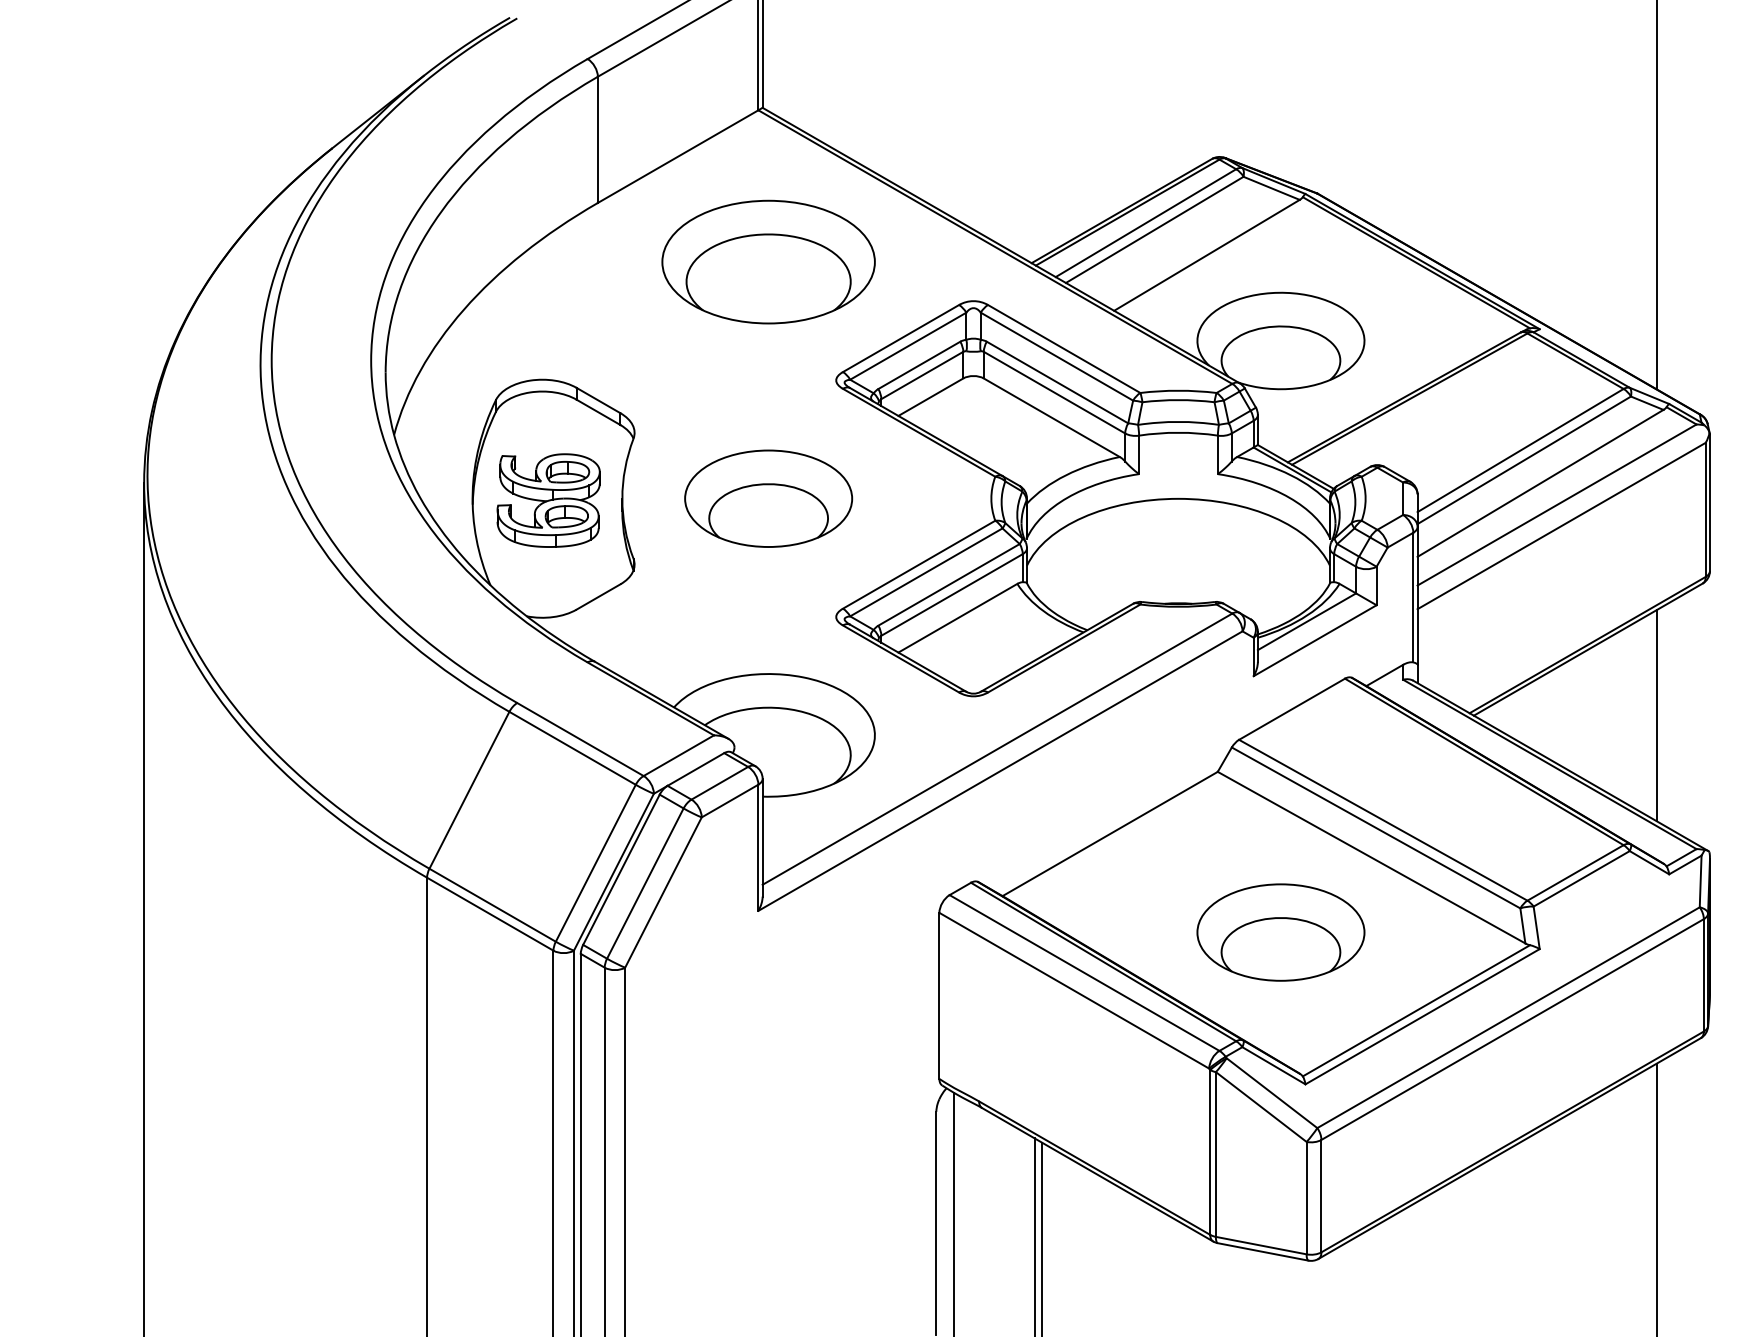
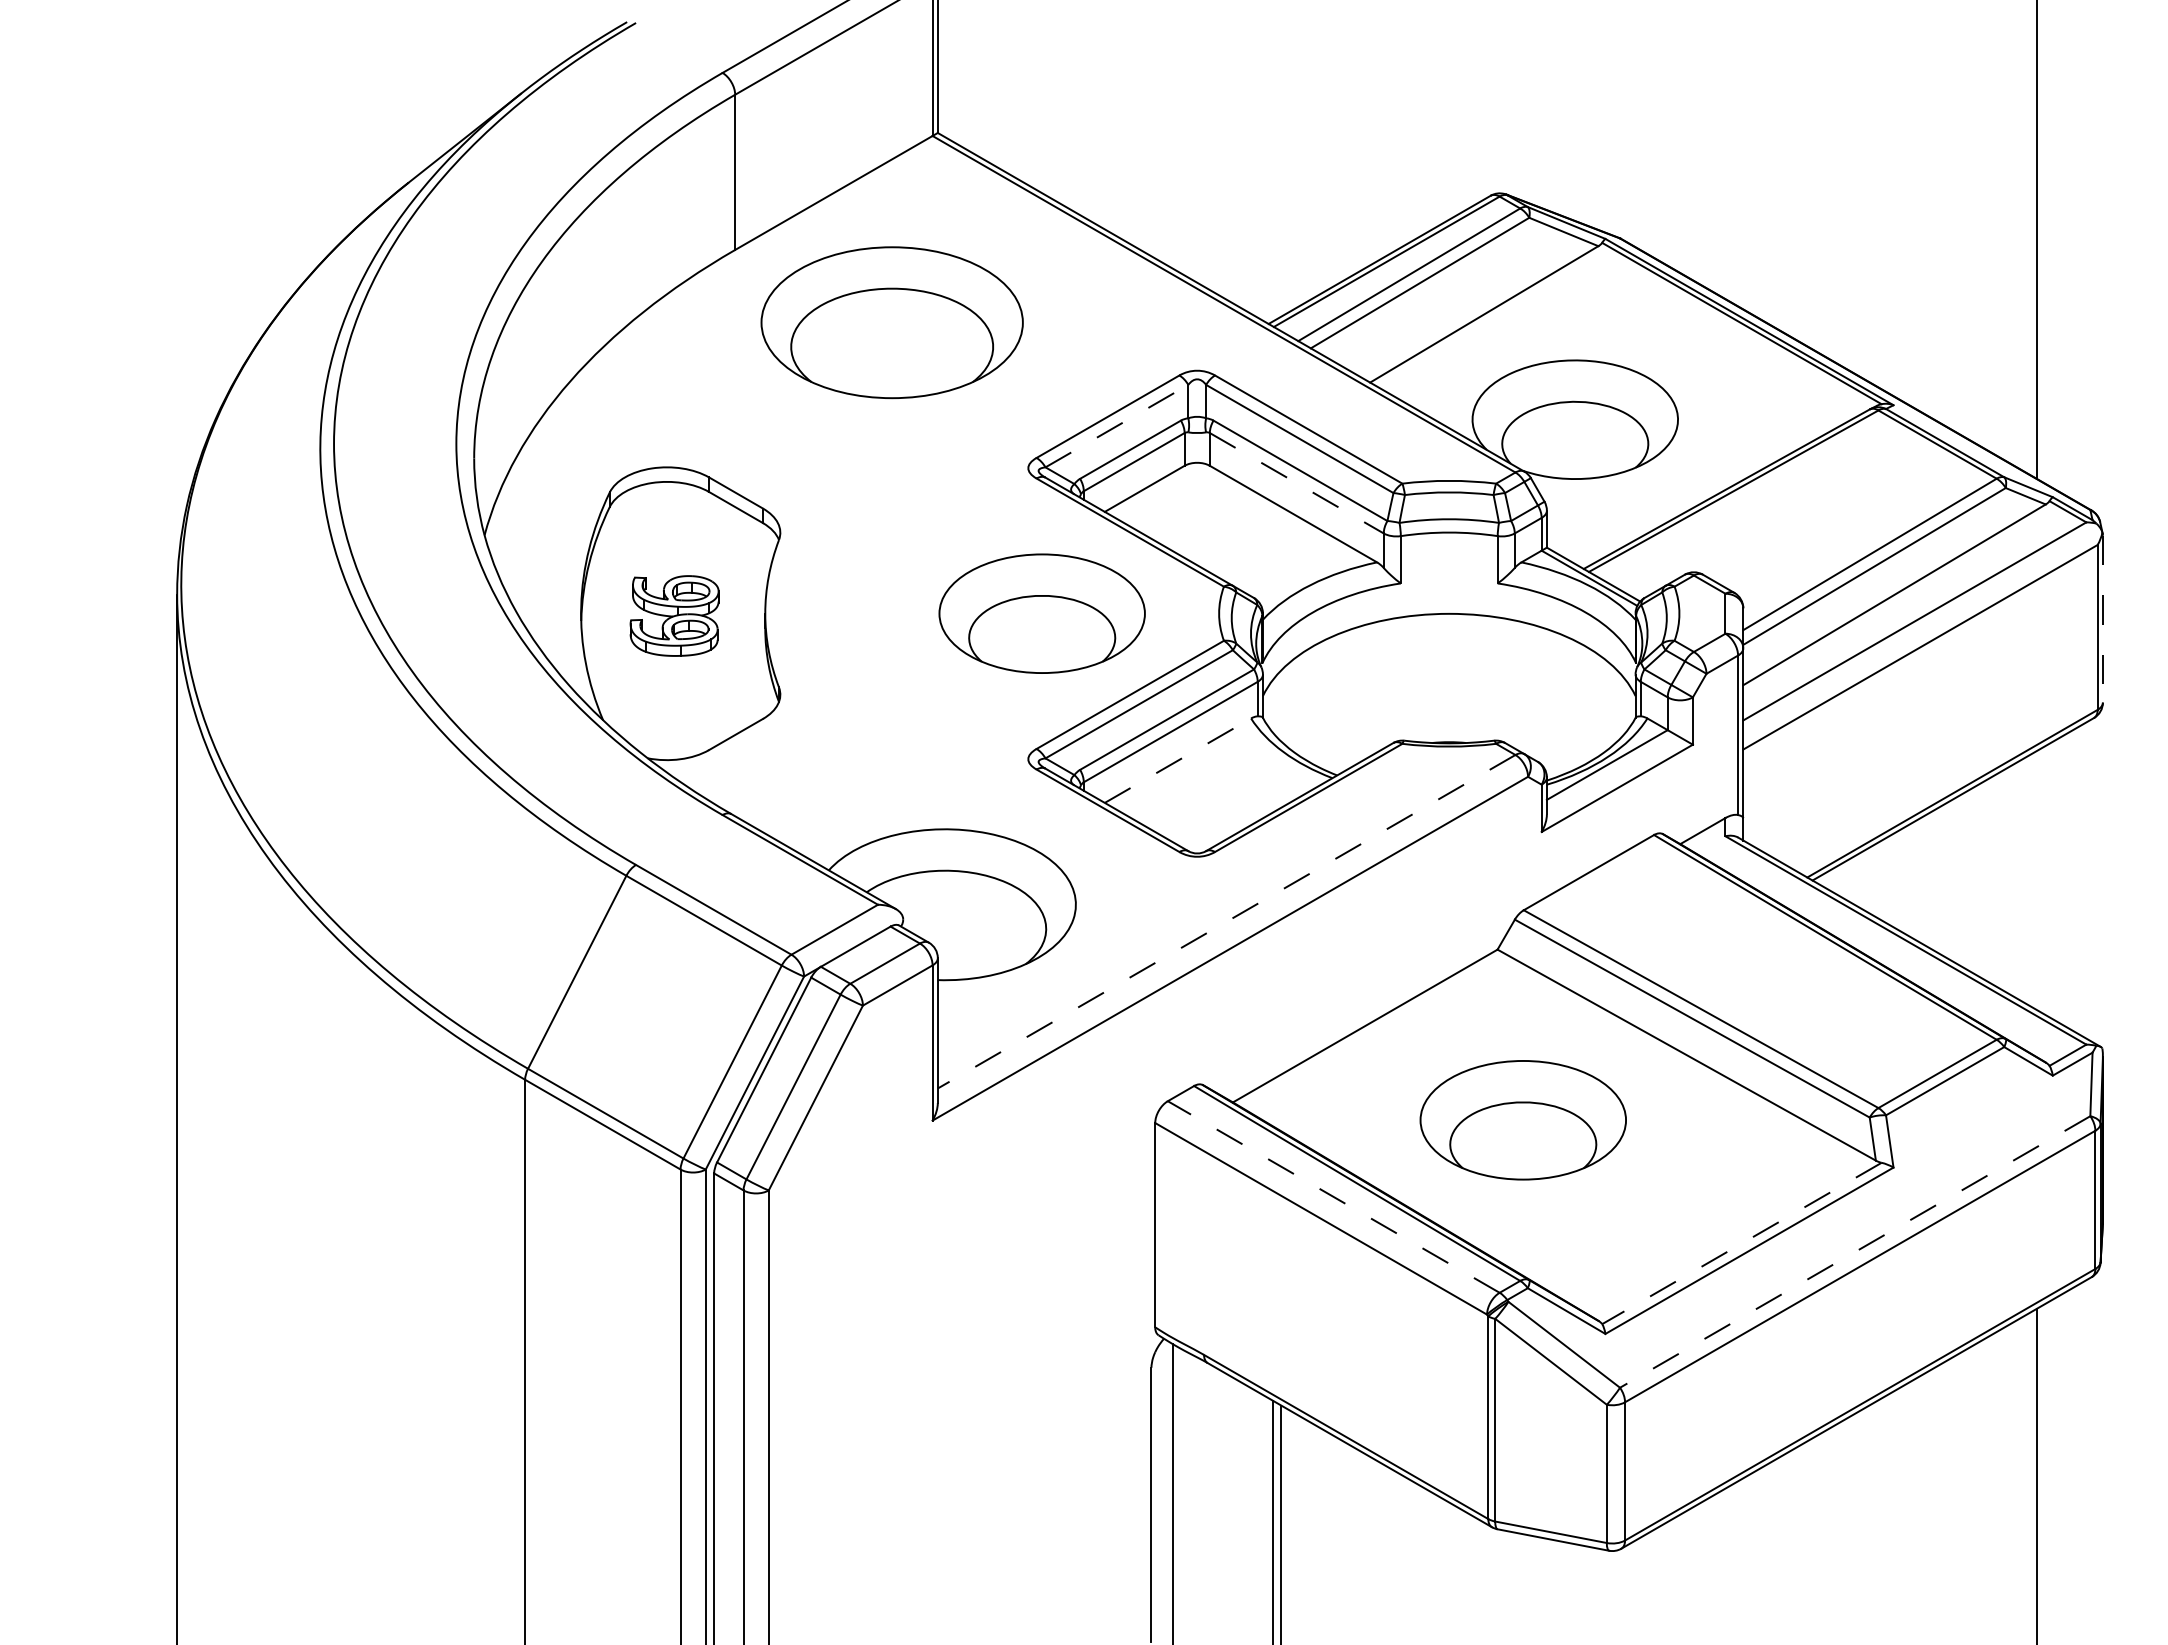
part: (768, 261) -> (891, 322), moved
line: (908, 345) -> (1117, 425), solid -> dashed
line: (1055, 392) -> (1297, 483), solid -> dashed
part: (768, 498) -> (1041, 613), moved
part: (548, 500) -> (674, 615), size x0.7
line: (1709, 503) -> (2102, 619), solid -> dashed
line: (958, 618) -> (1178, 760), solid -> dashed
line: (1656, 715) -> (2037, 880), removed
line: (997, 749) -> (1226, 922), solid -> dashed
part: (1280, 932) -> (1522, 1120), moved
line: (1084, 973) -> (1333, 1197), solid -> dashed
line: (1416, 1010) -> (1741, 1243), solid -> dashed
line: (1508, 1017) -> (1855, 1251), solid -> dashed

